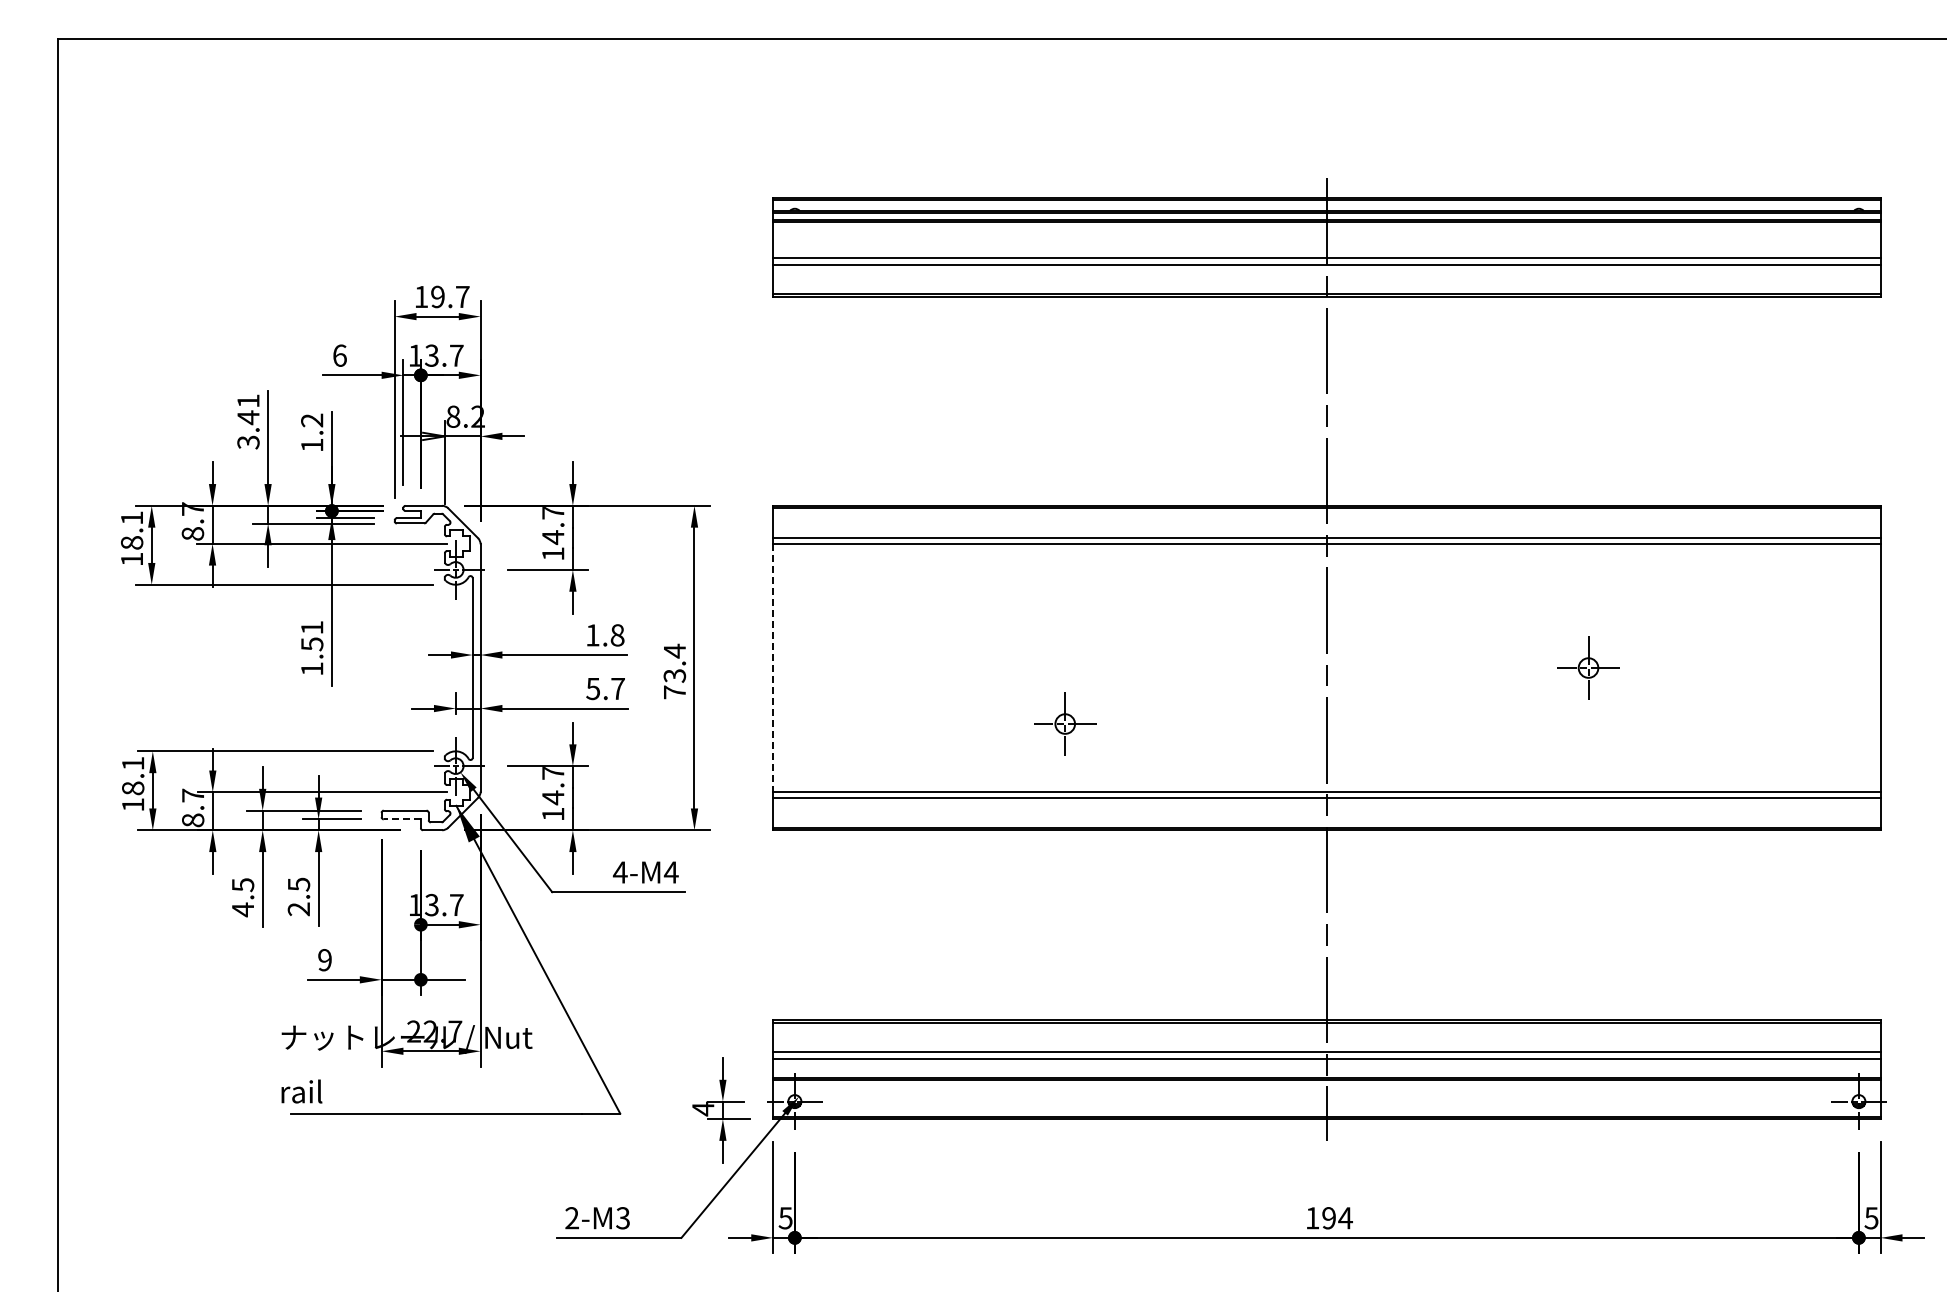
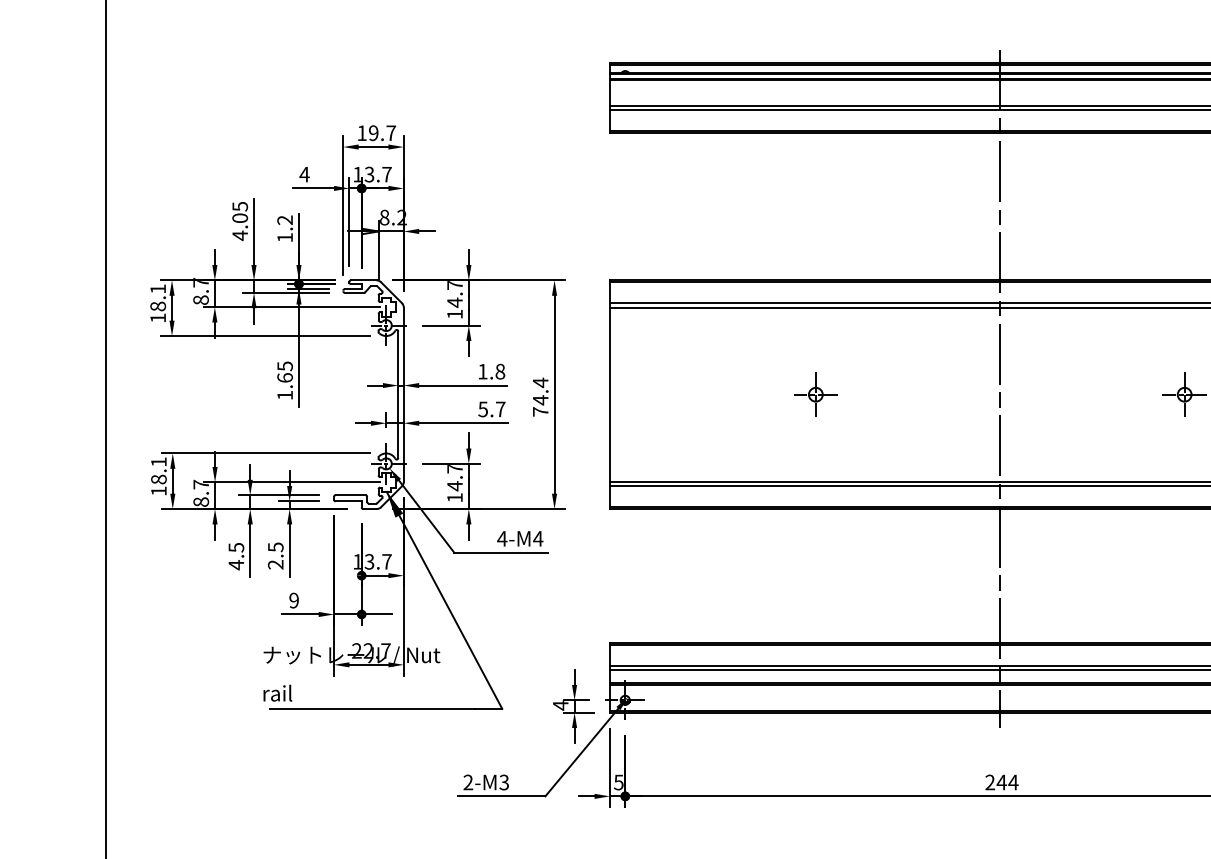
text: (339, 355) -> (304, 174), 6 -> 4
text: (248, 421) -> (240, 220), 3.41 -> 4.05
text: (312, 636) -> (285, 372), 1.51 -> 1.65
line: (773, 668) -> (610, 395), dashed -> solid
text: (674, 675) -> (540, 399), 73.4 -> 74.4
part: (1065, 723) -> (816, 394), moved
line: (402, 819) -> (348, 501), dashed -> solid
text: (1320, 1218) -> (995, 782), 194 -> 244

